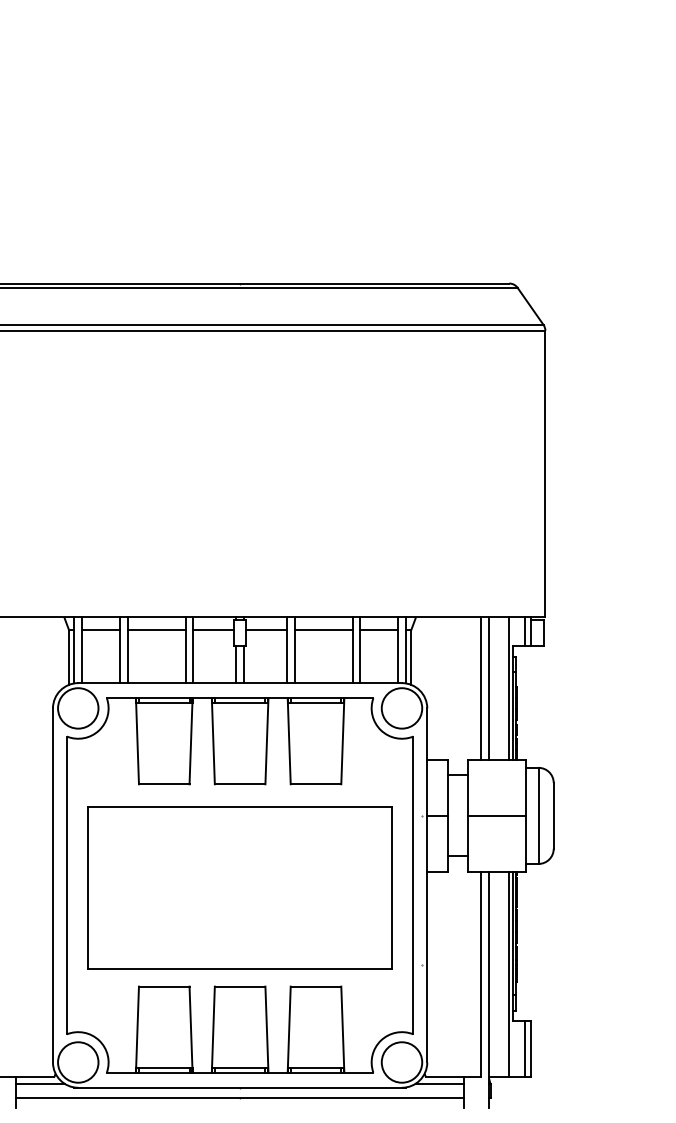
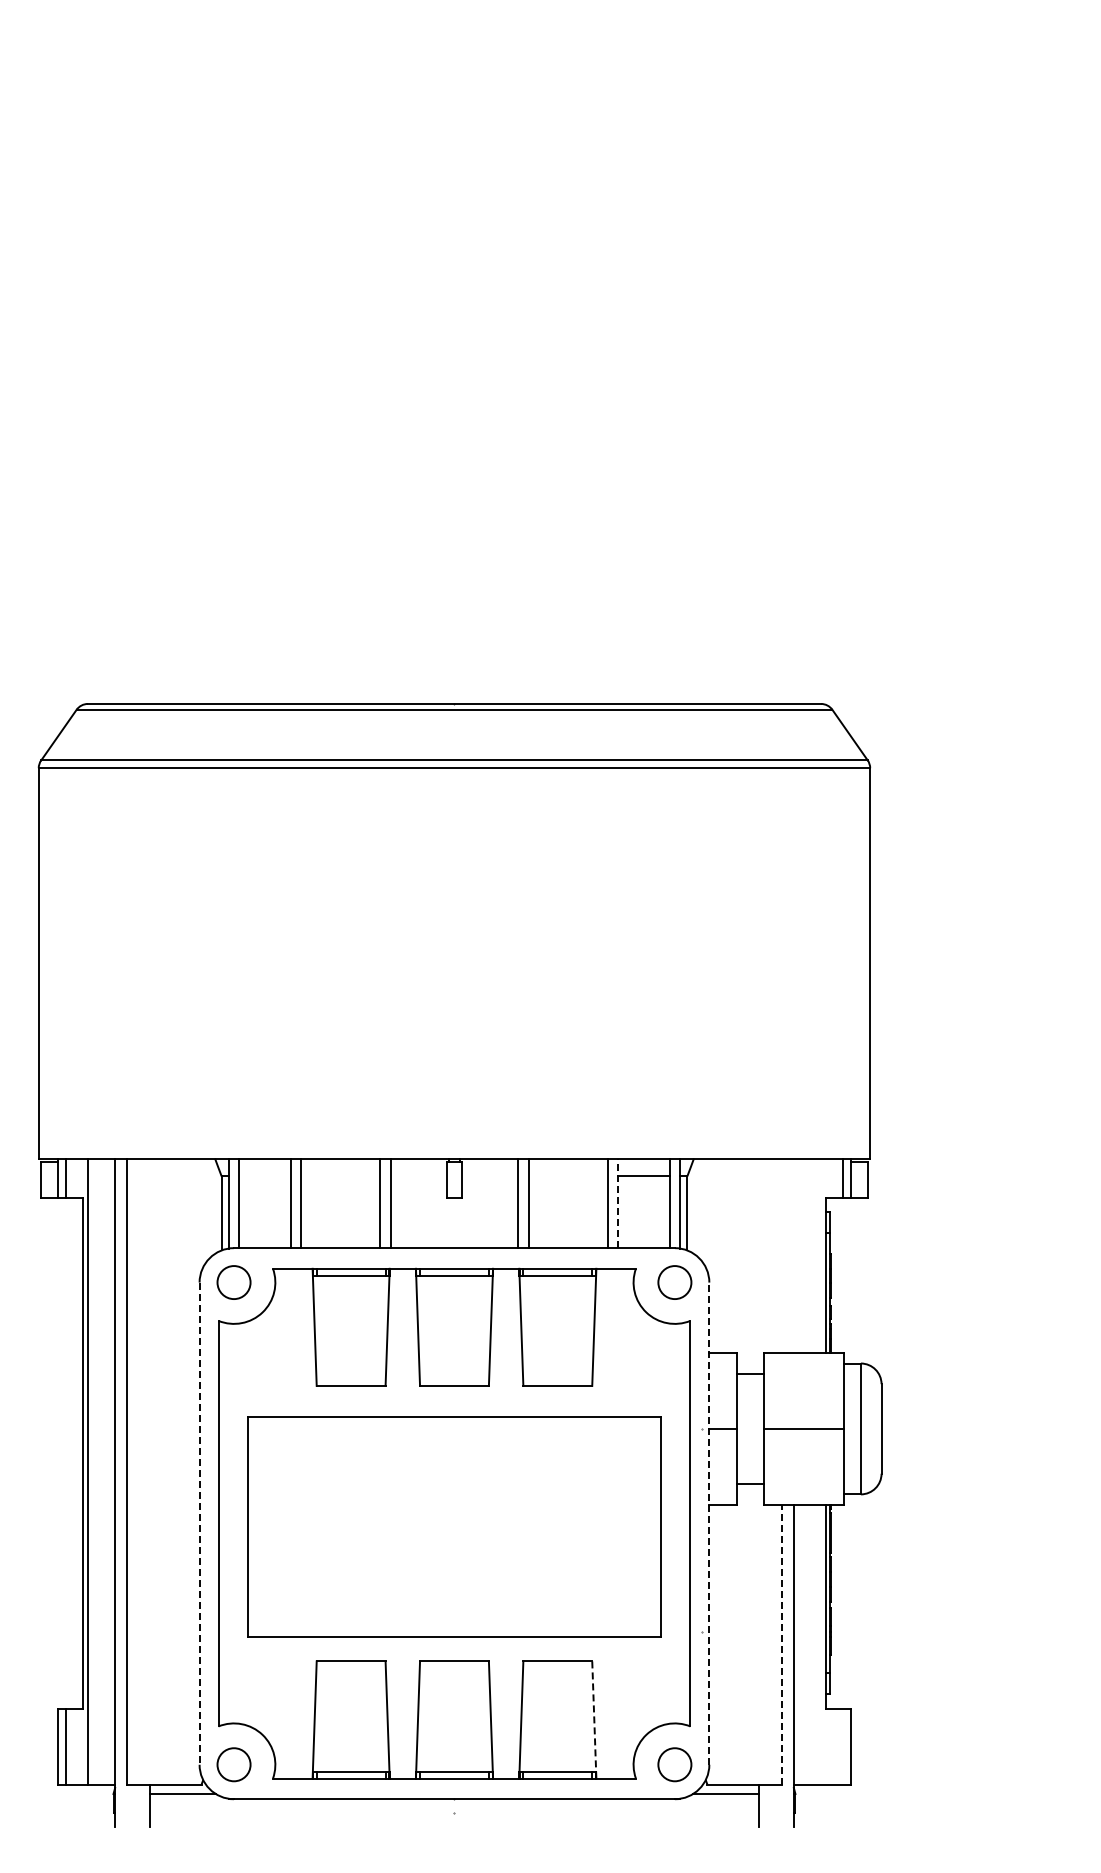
line: (100, 630) -> (264, 1176), removed
line: (156, 630) -> (340, 1176), removed
line: (213, 630) -> (418, 1176), removed
line: (266, 630) -> (490, 1176), removed
line: (323, 630) -> (567, 1176), removed
line: (360, 650) -> (618, 1203), solid -> dashed
line: (236, 664) -> (449, 1222), removed
line: (243, 664) -> (459, 1222), removed
line: (481, 688) -> (782, 1255), removed
line: (489, 688) -> (793, 1255), removed
line: (508, 688) -> (820, 1255), removed
circle: (77, 708) -> (233, 1282), size x0.6
circle: (401, 708) -> (674, 1282), size x0.6
line: (427, 885) -> (709, 1523), solid -> dashed
line: (52, 886) -> (199, 1524), solid -> dashed
line: (481, 974) -> (782, 1644), solid -> dashed
line: (508, 974) -> (820, 1644), removed
line: (342, 1029) -> (594, 1719), solid -> dashed
line: (525, 1049) -> (842, 1746), removed
circle: (77, 1062) -> (233, 1764), size x0.6
circle: (401, 1062) -> (674, 1764), size x0.6
line: (240, 1097) -> (454, 1812), removed

